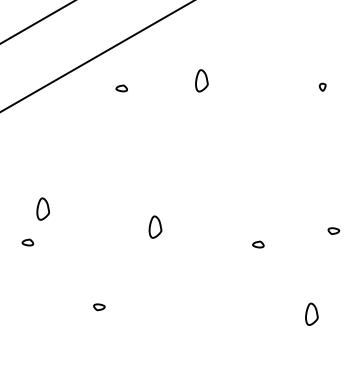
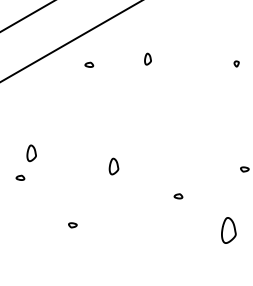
part: (201, 79) -> (147, 58), size x0.7
part: (258, 244) -> (178, 196), moved
part: (311, 314) -> (228, 230), size x1.6

